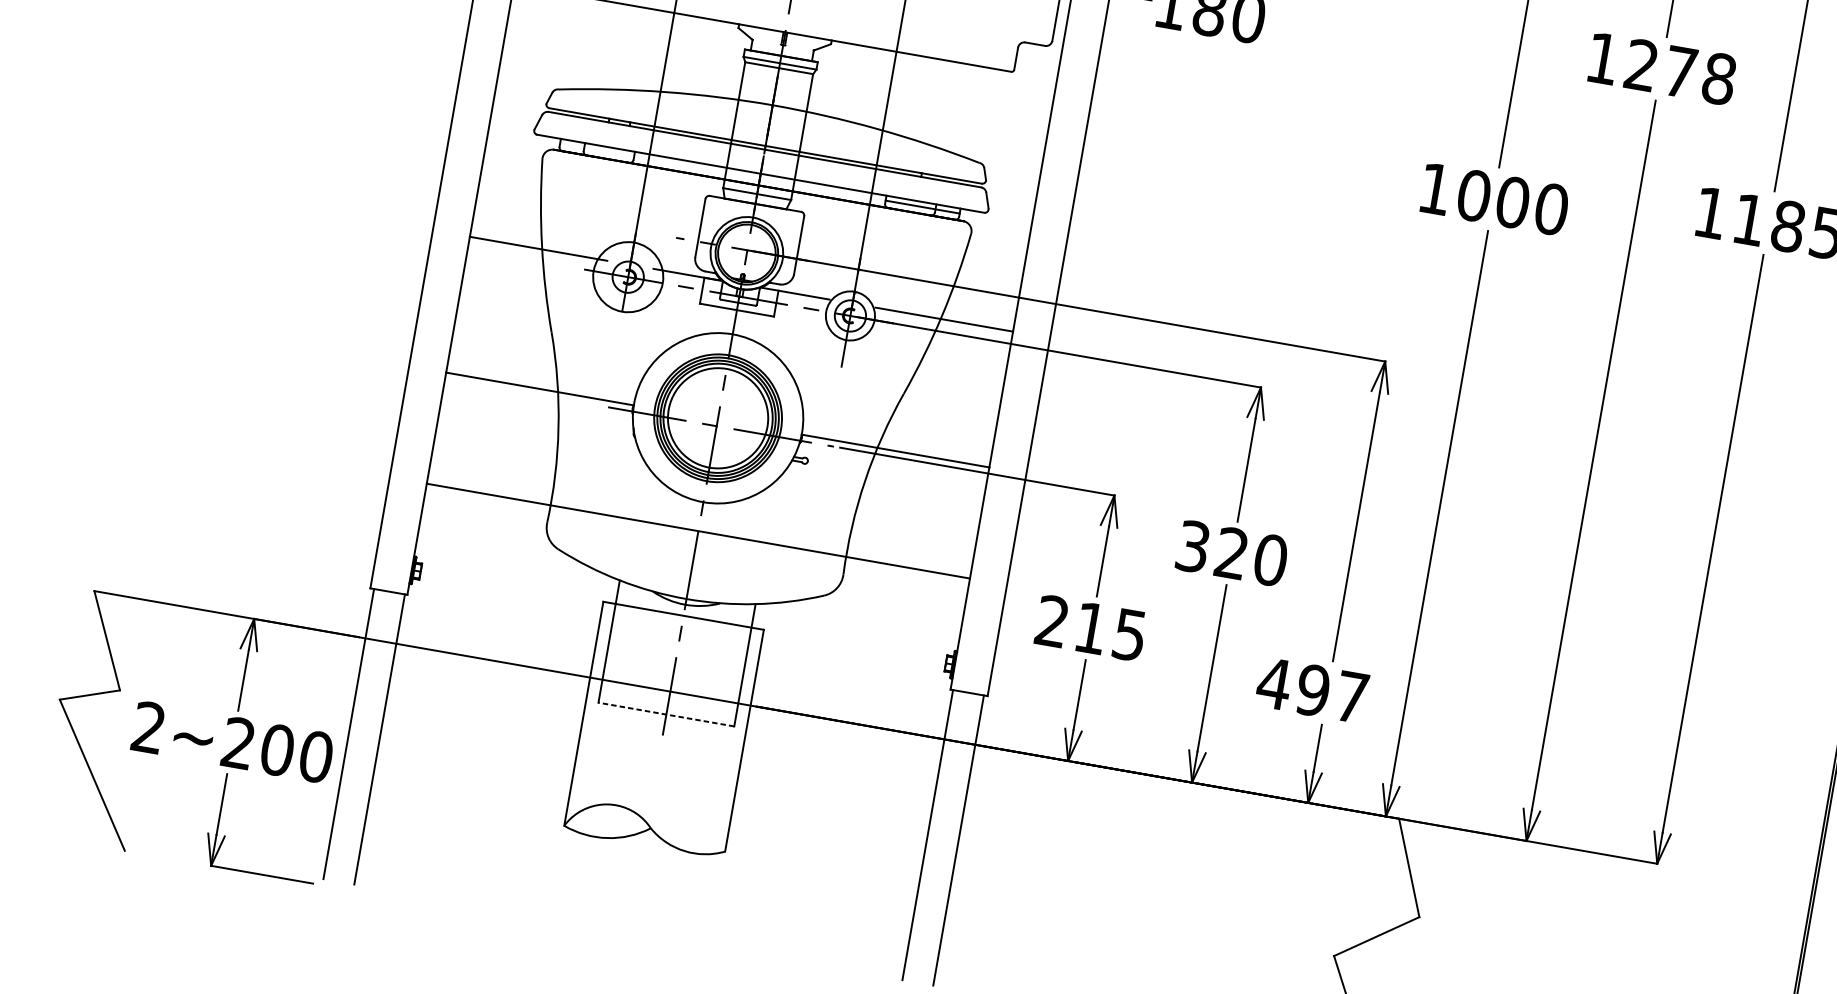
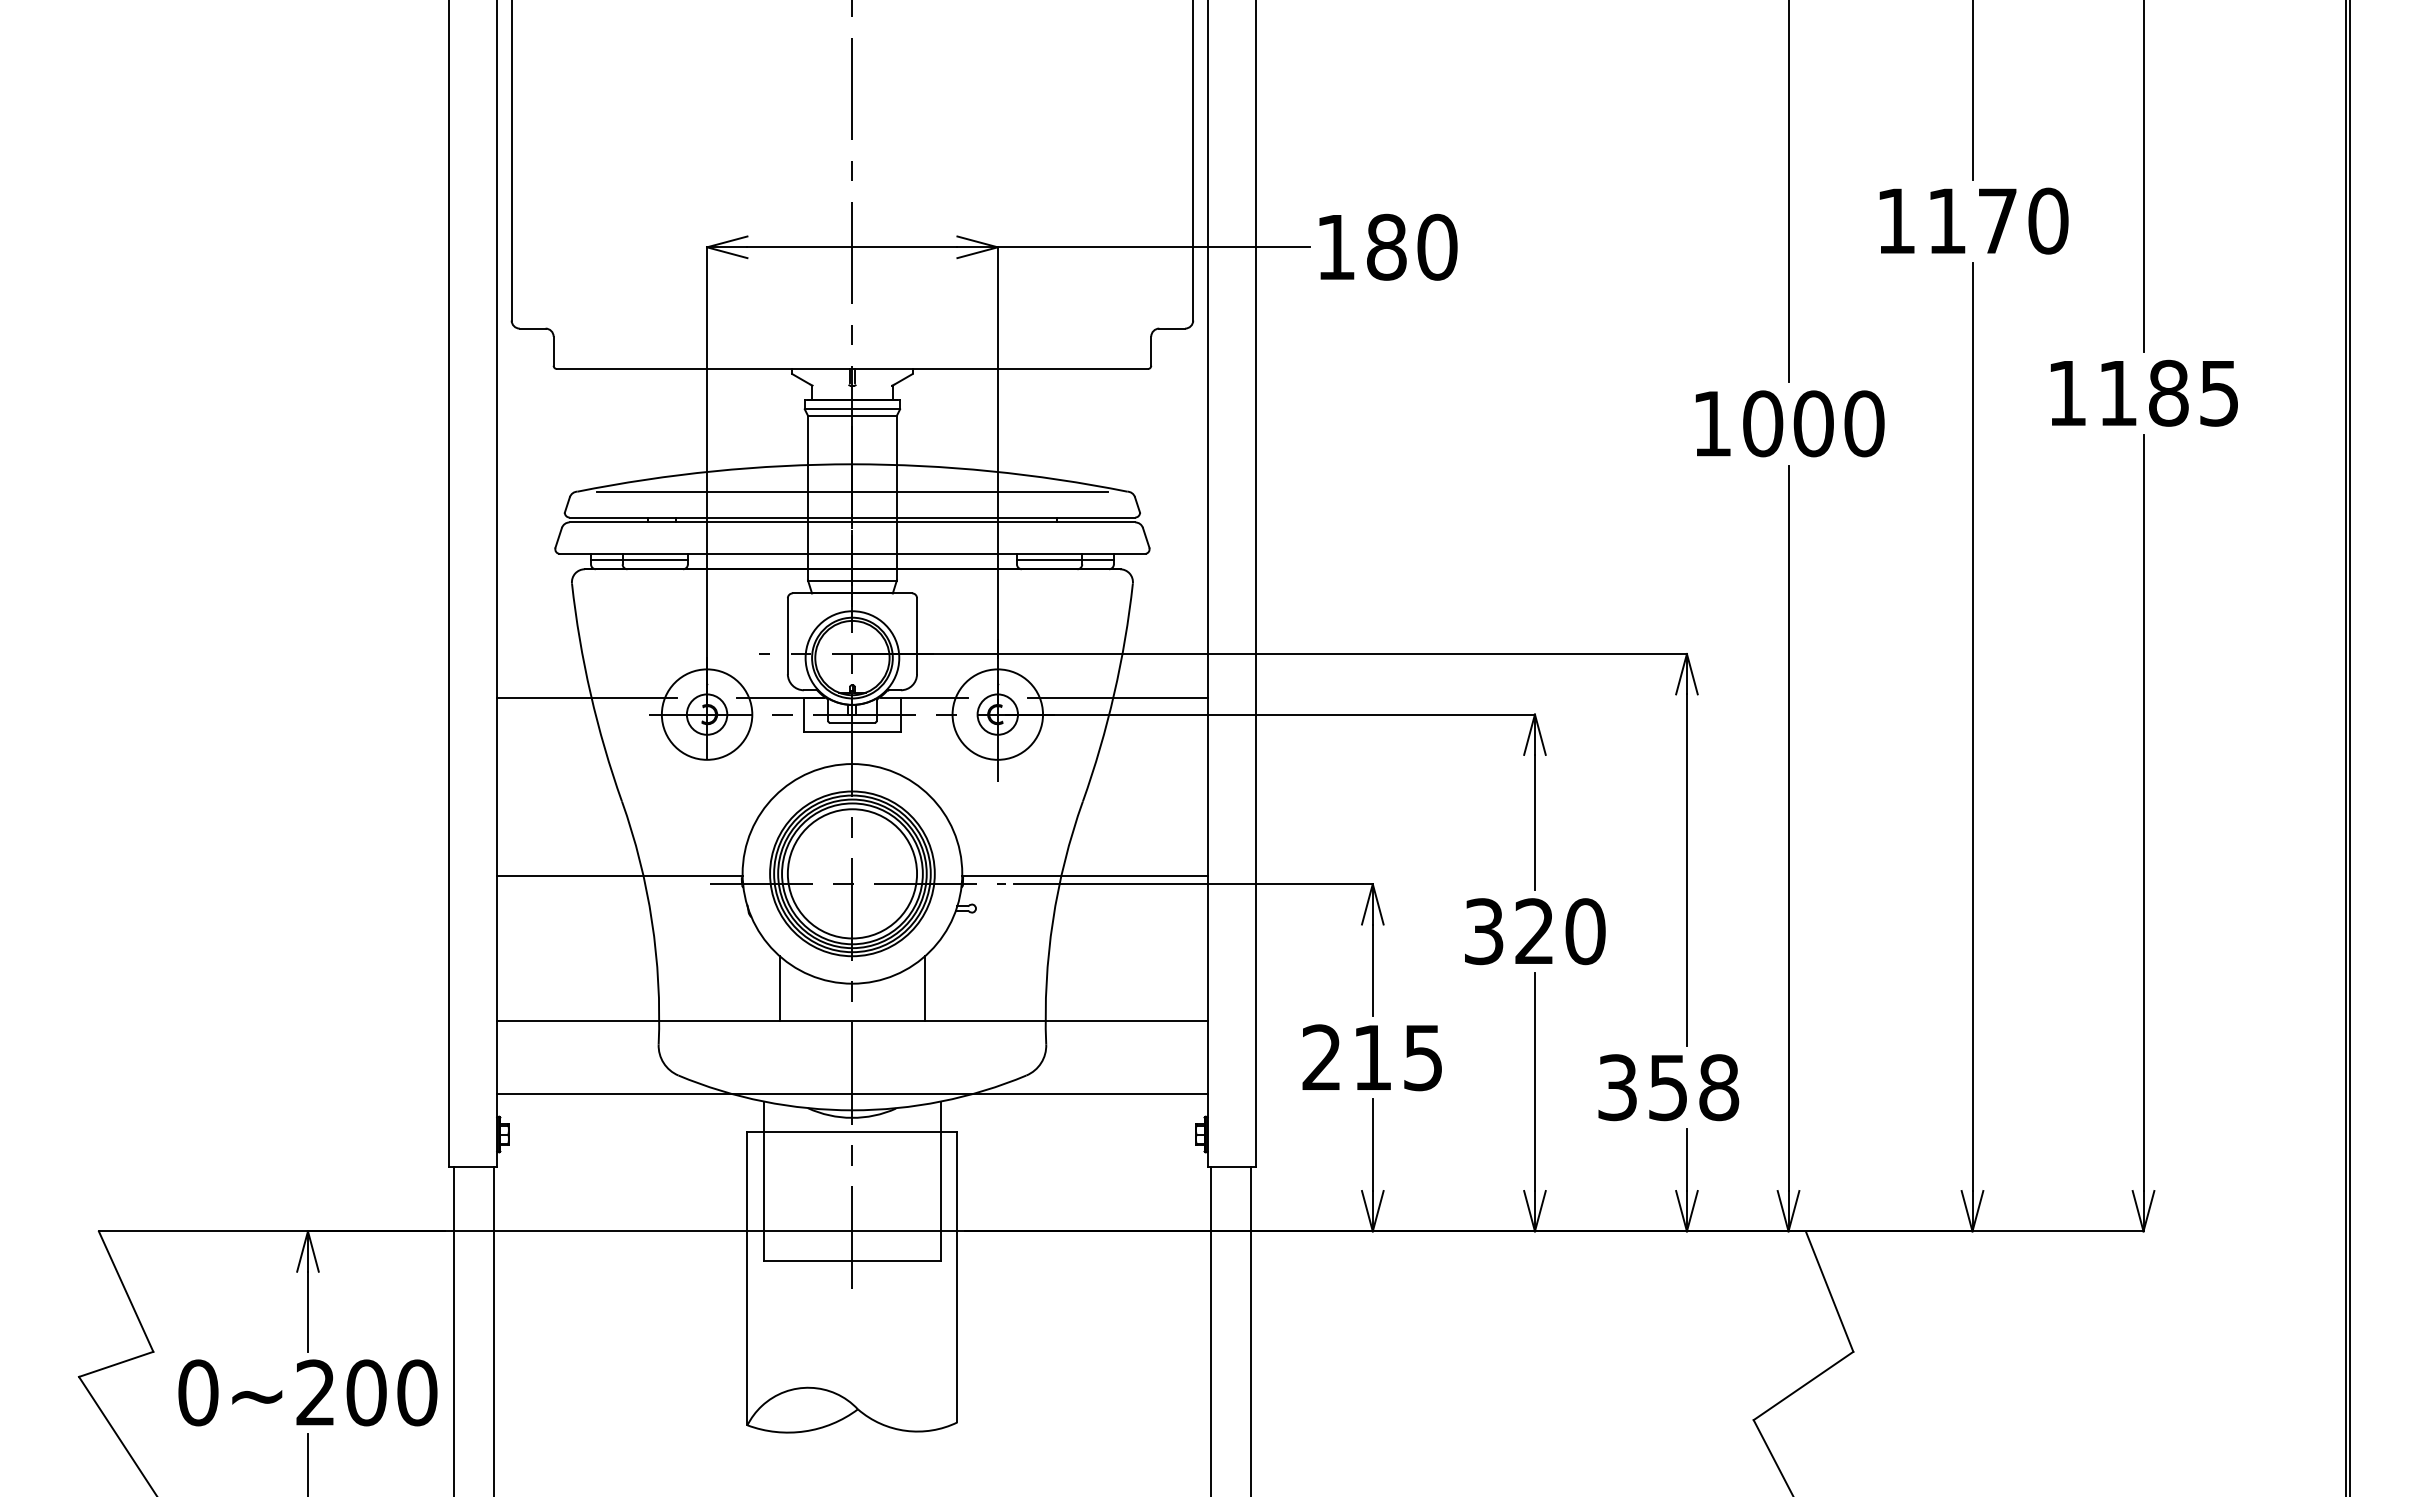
text: (1680, 71) -> (1997, 220), 1278 -> 1170
line: (769, 126) -> (852, 491), added
line: (597, 150) -> (639, 560), added
circle: (850, 315) -> (997, 714), size x1.43
line: (647, 496) -> (779, 988), added
line: (758, 515) -> (925, 988), added
line: (688, 586) -> (852, 1094), added
text: (1312, 690) -> (1667, 1087), 497 -> 358
line: (666, 714) -> (852, 1261), dashed -> solid
text: (149, 727) -> (198, 1392), 2~200 -> 0~200

